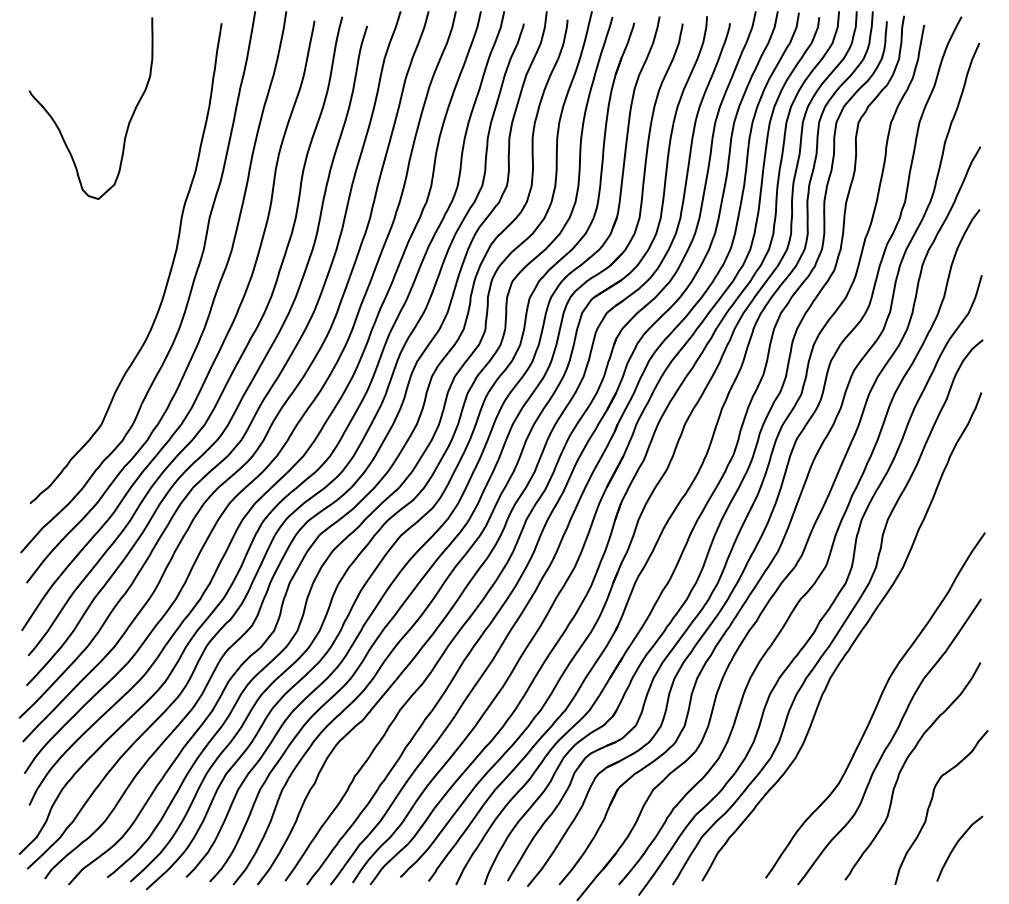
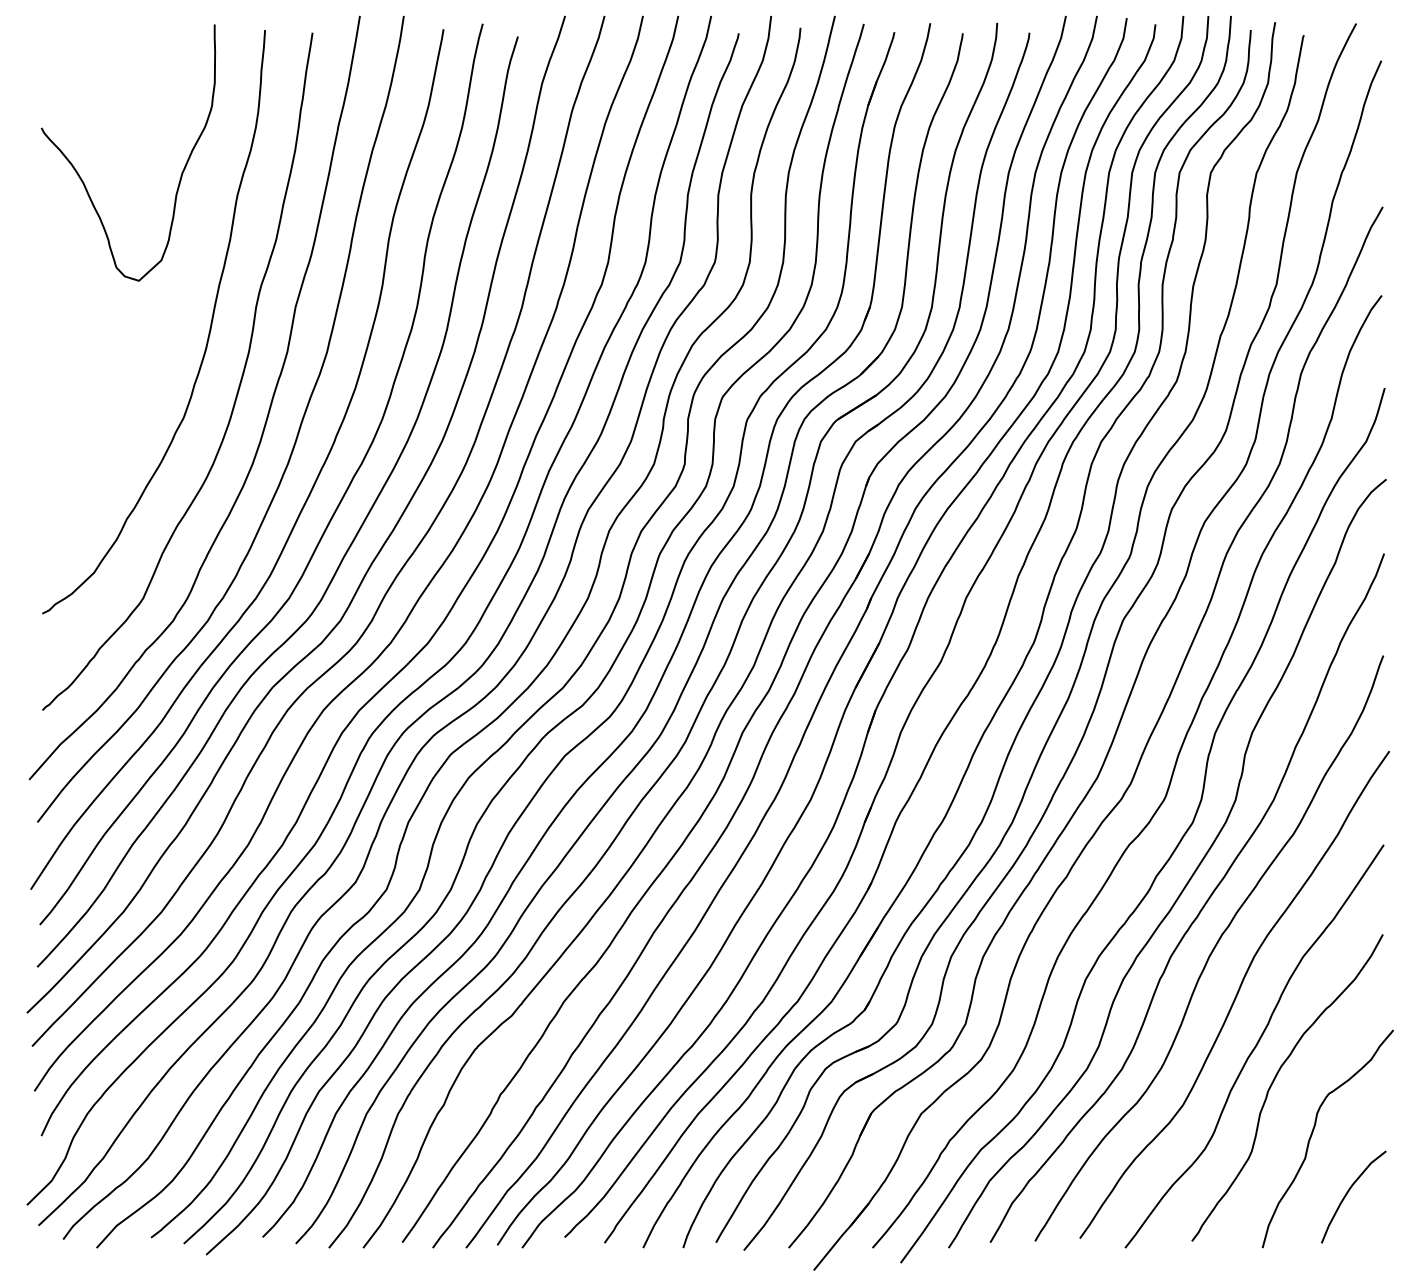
curve: (147, 235) -> (207, 332), added
curve: (859, 672) -> (1212, 948), added

